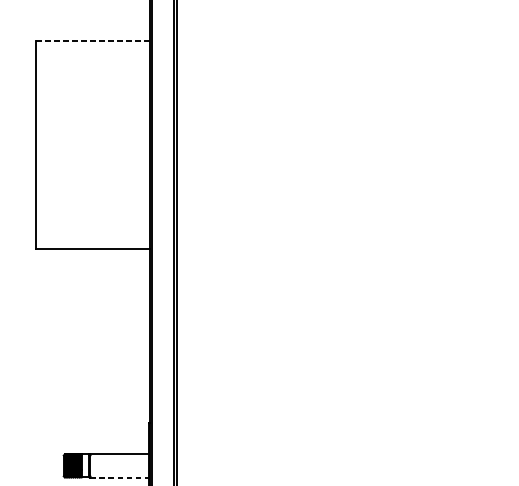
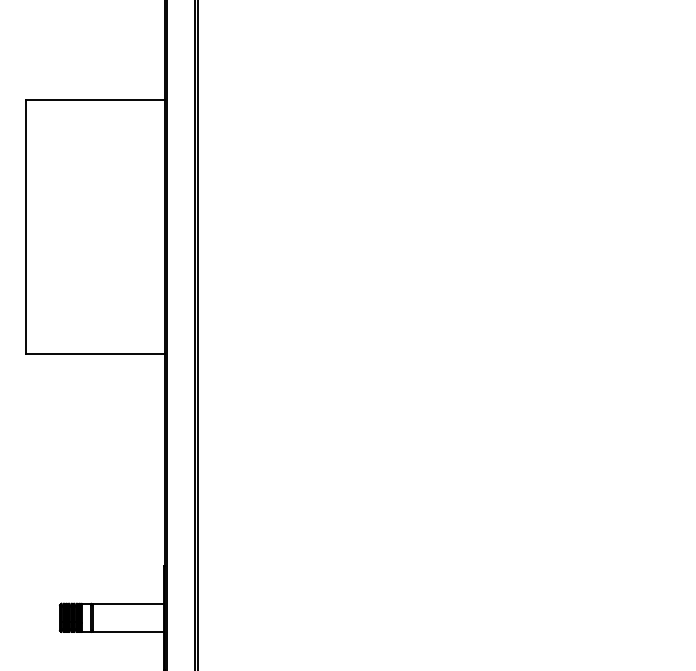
line: (92, 41) -> (95, 99), dashed -> solid
line: (119, 477) -> (128, 632), dashed -> solid

